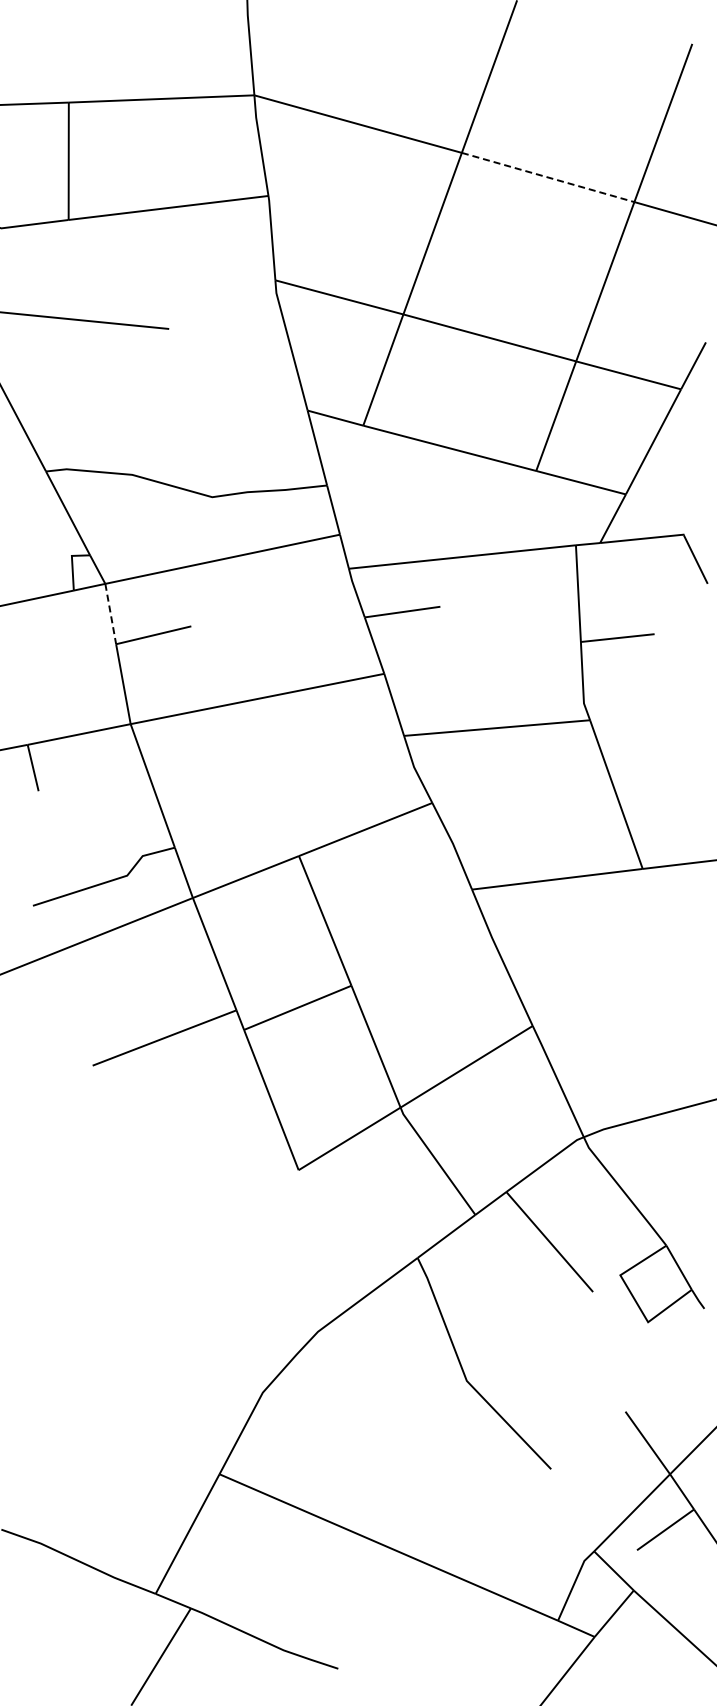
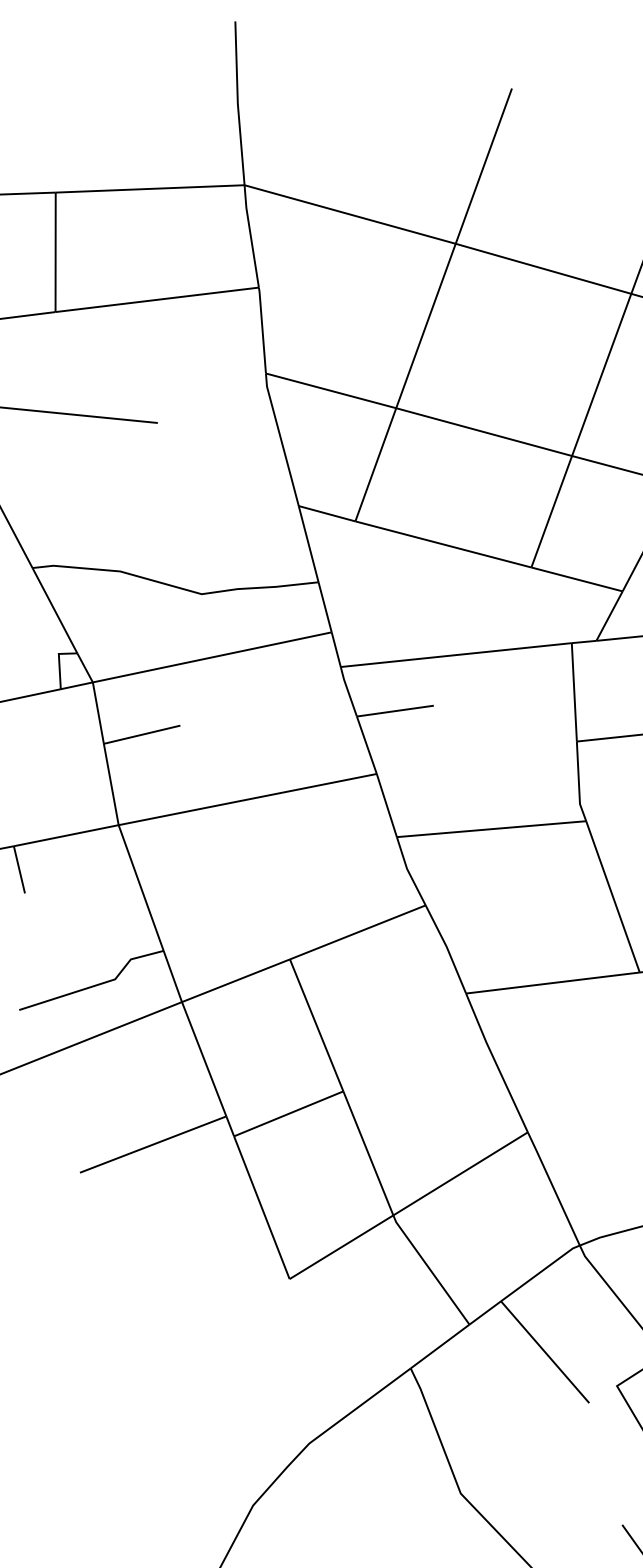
line: (548, 177) -> (543, 268), dashed -> solid
line: (110, 614) -> (98, 713), dashed -> solid

